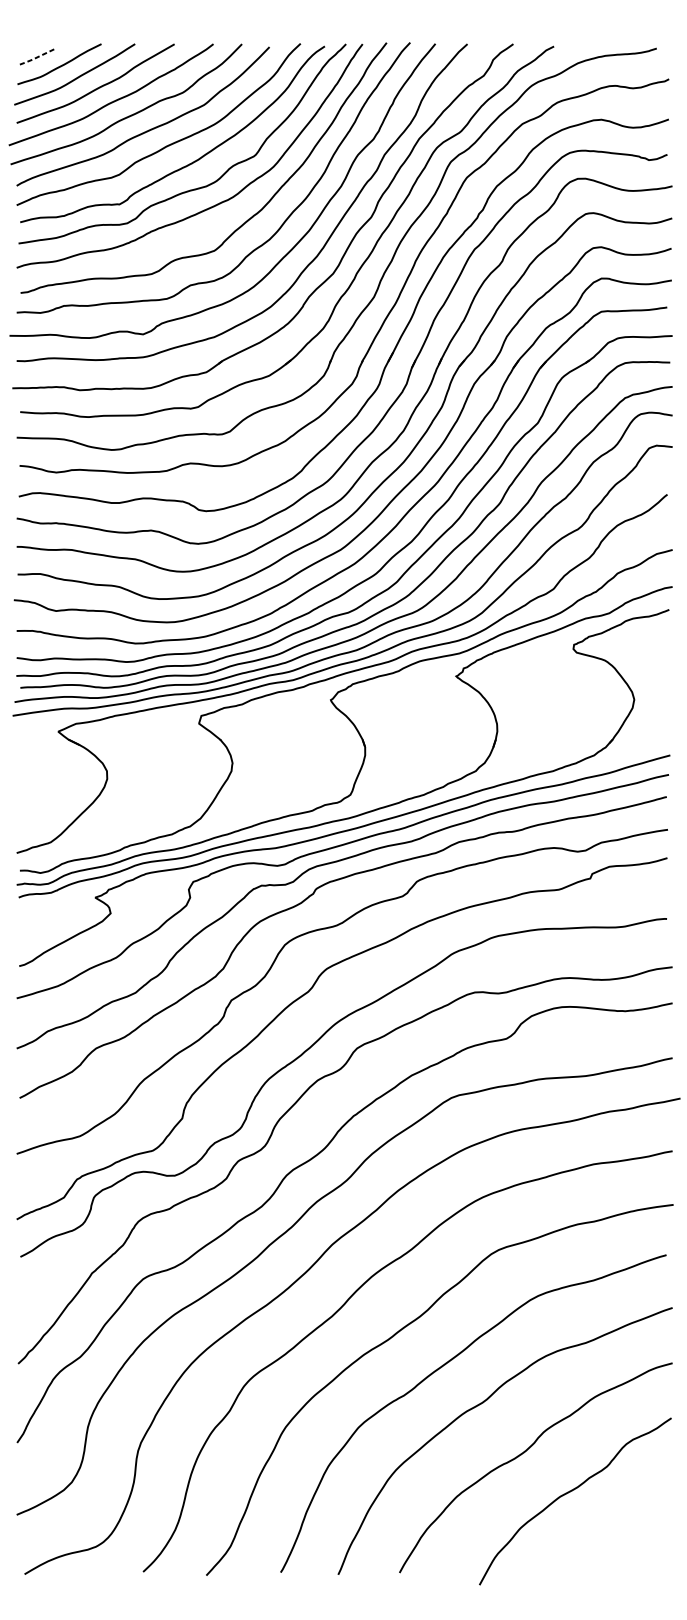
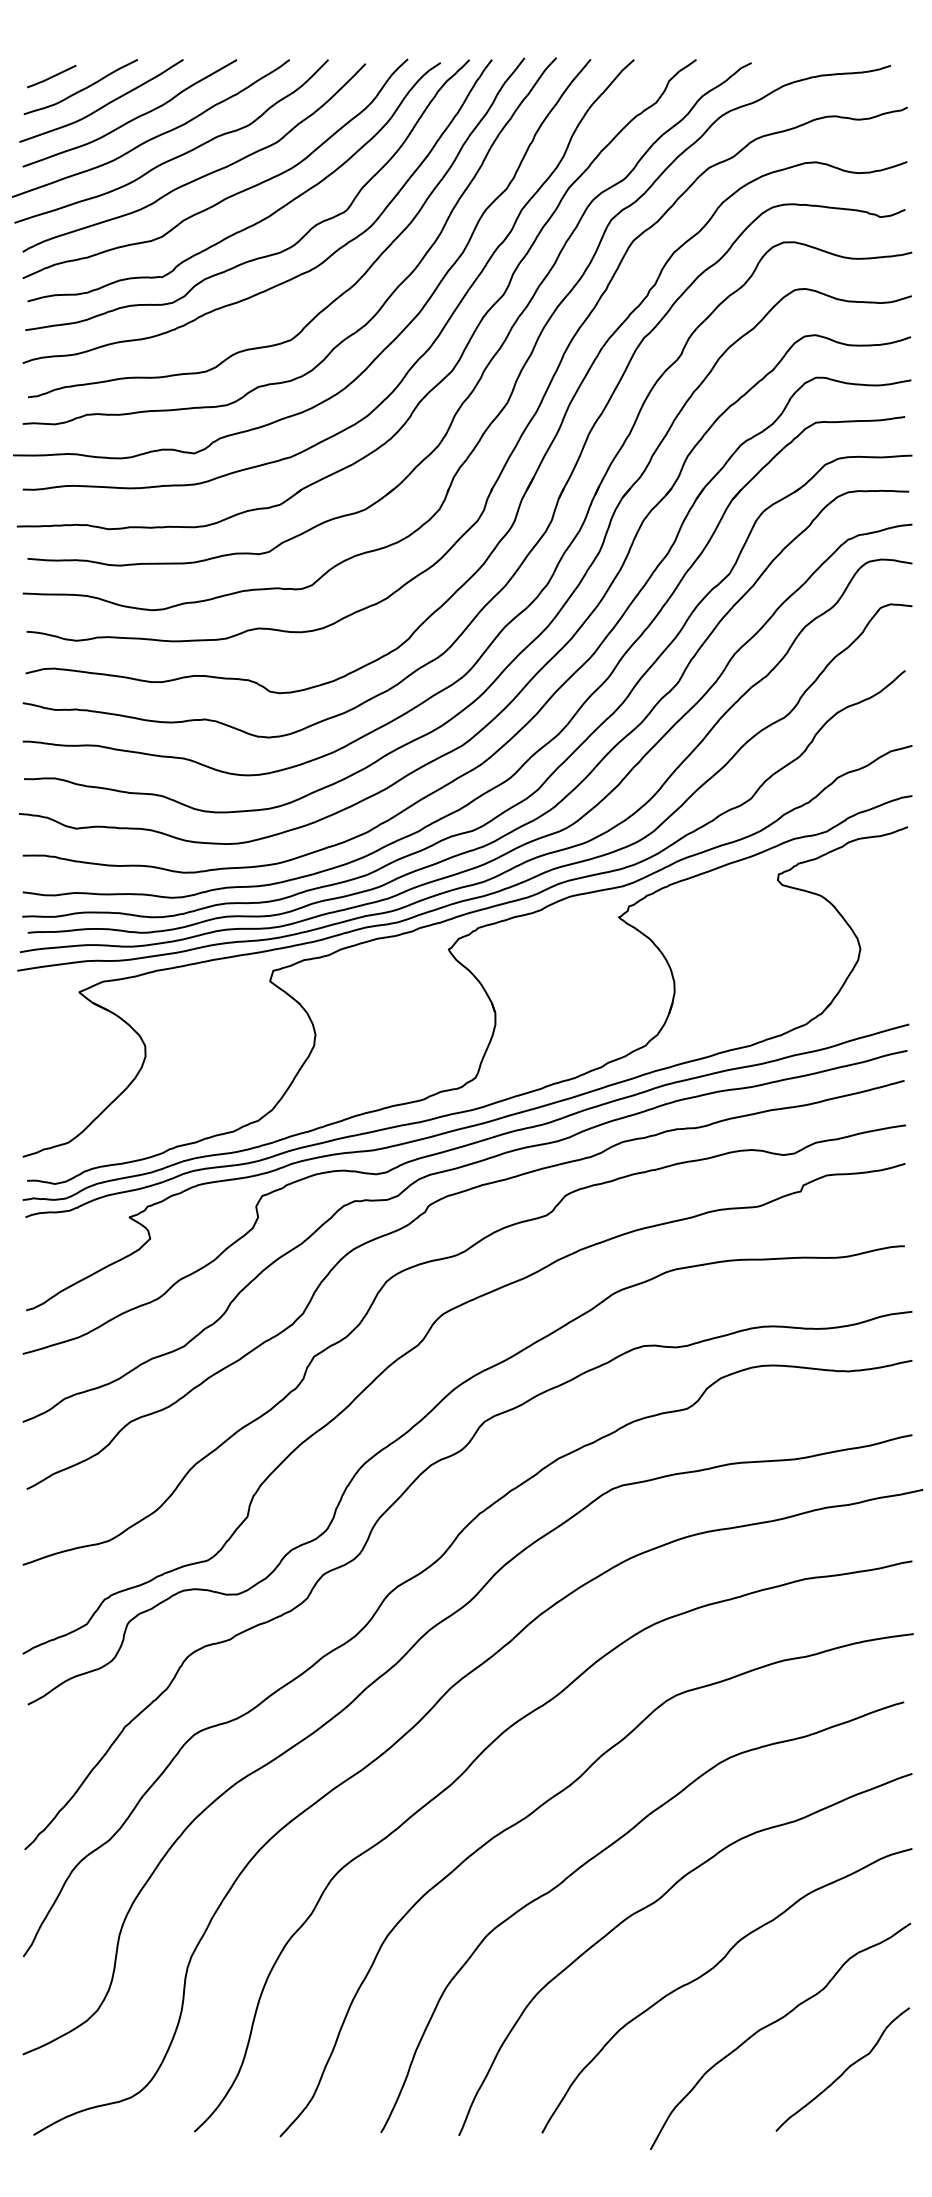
line: (37, 57) -> (51, 77), dashed -> solid
curve: (622, 1526) -> (844, 2070), added

